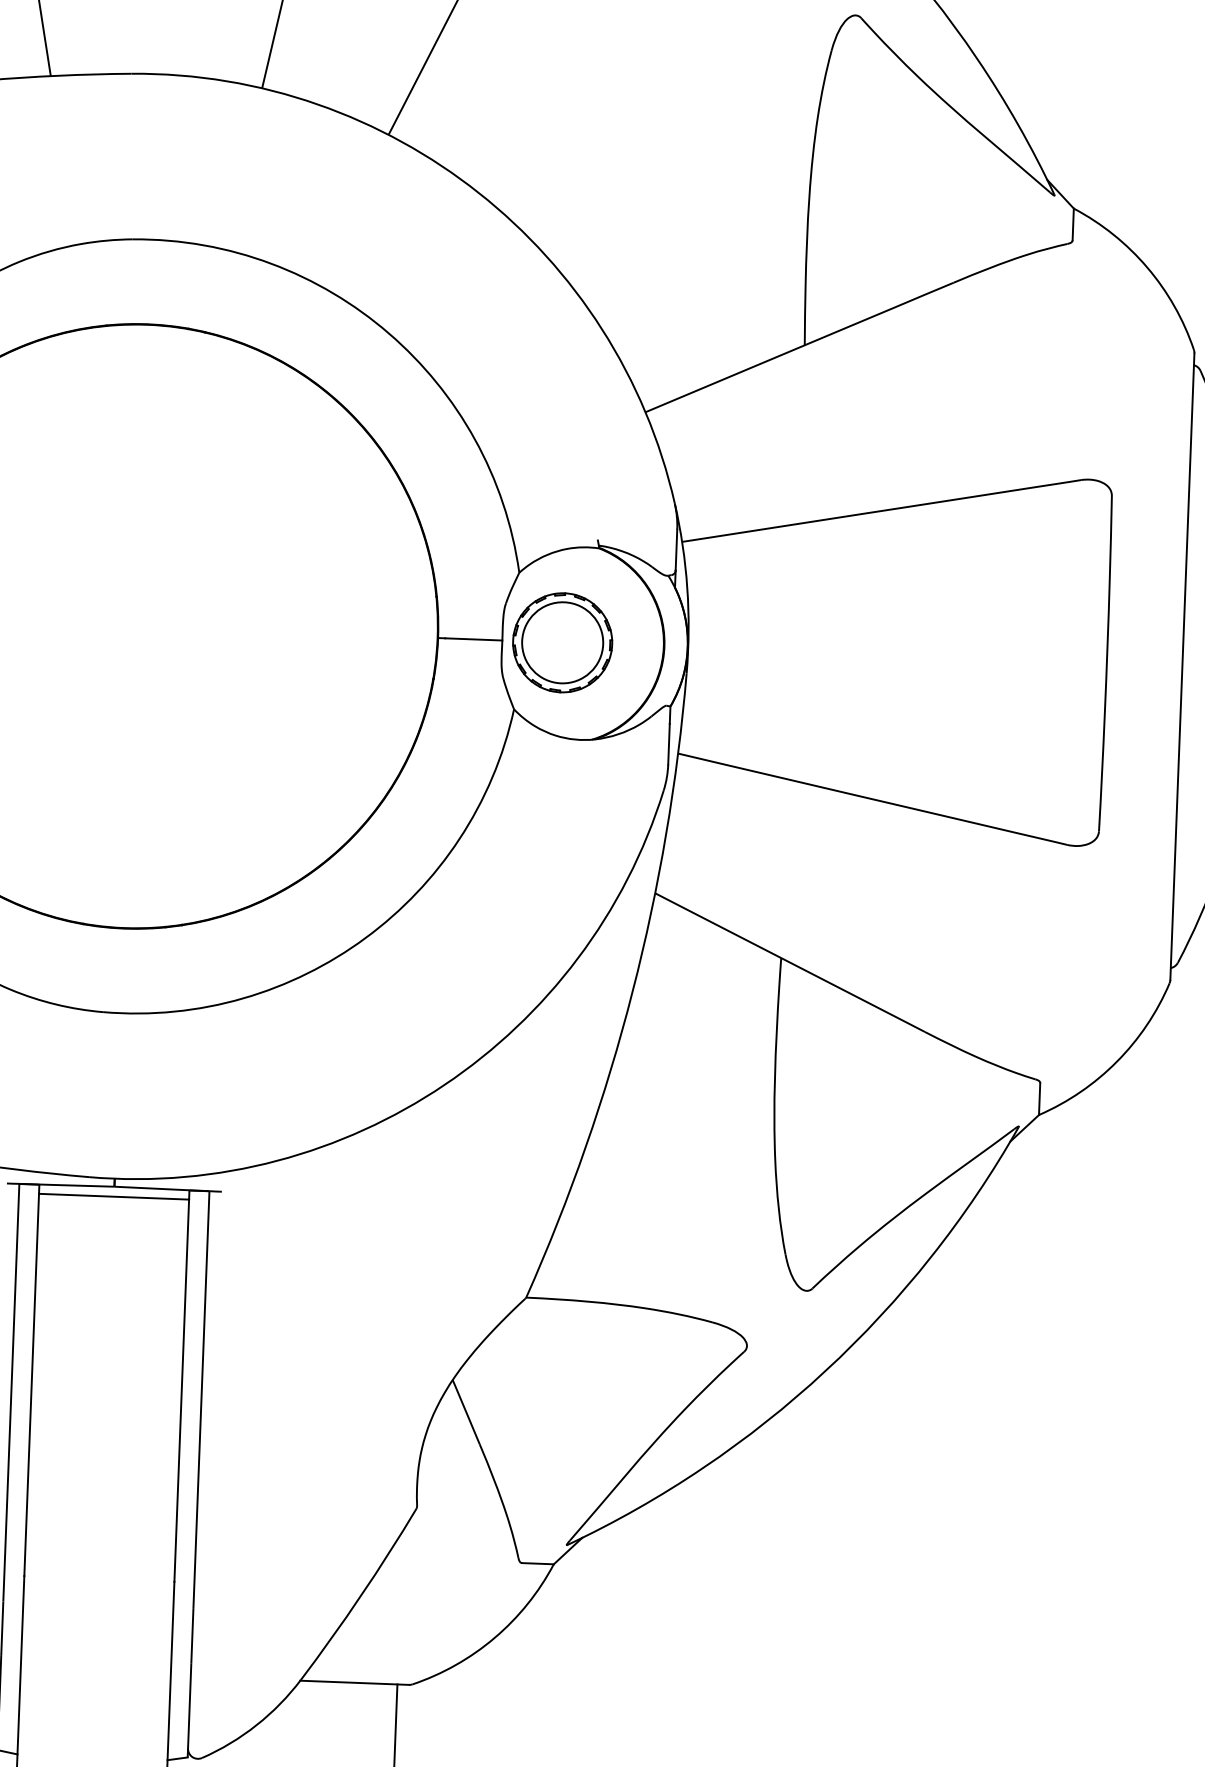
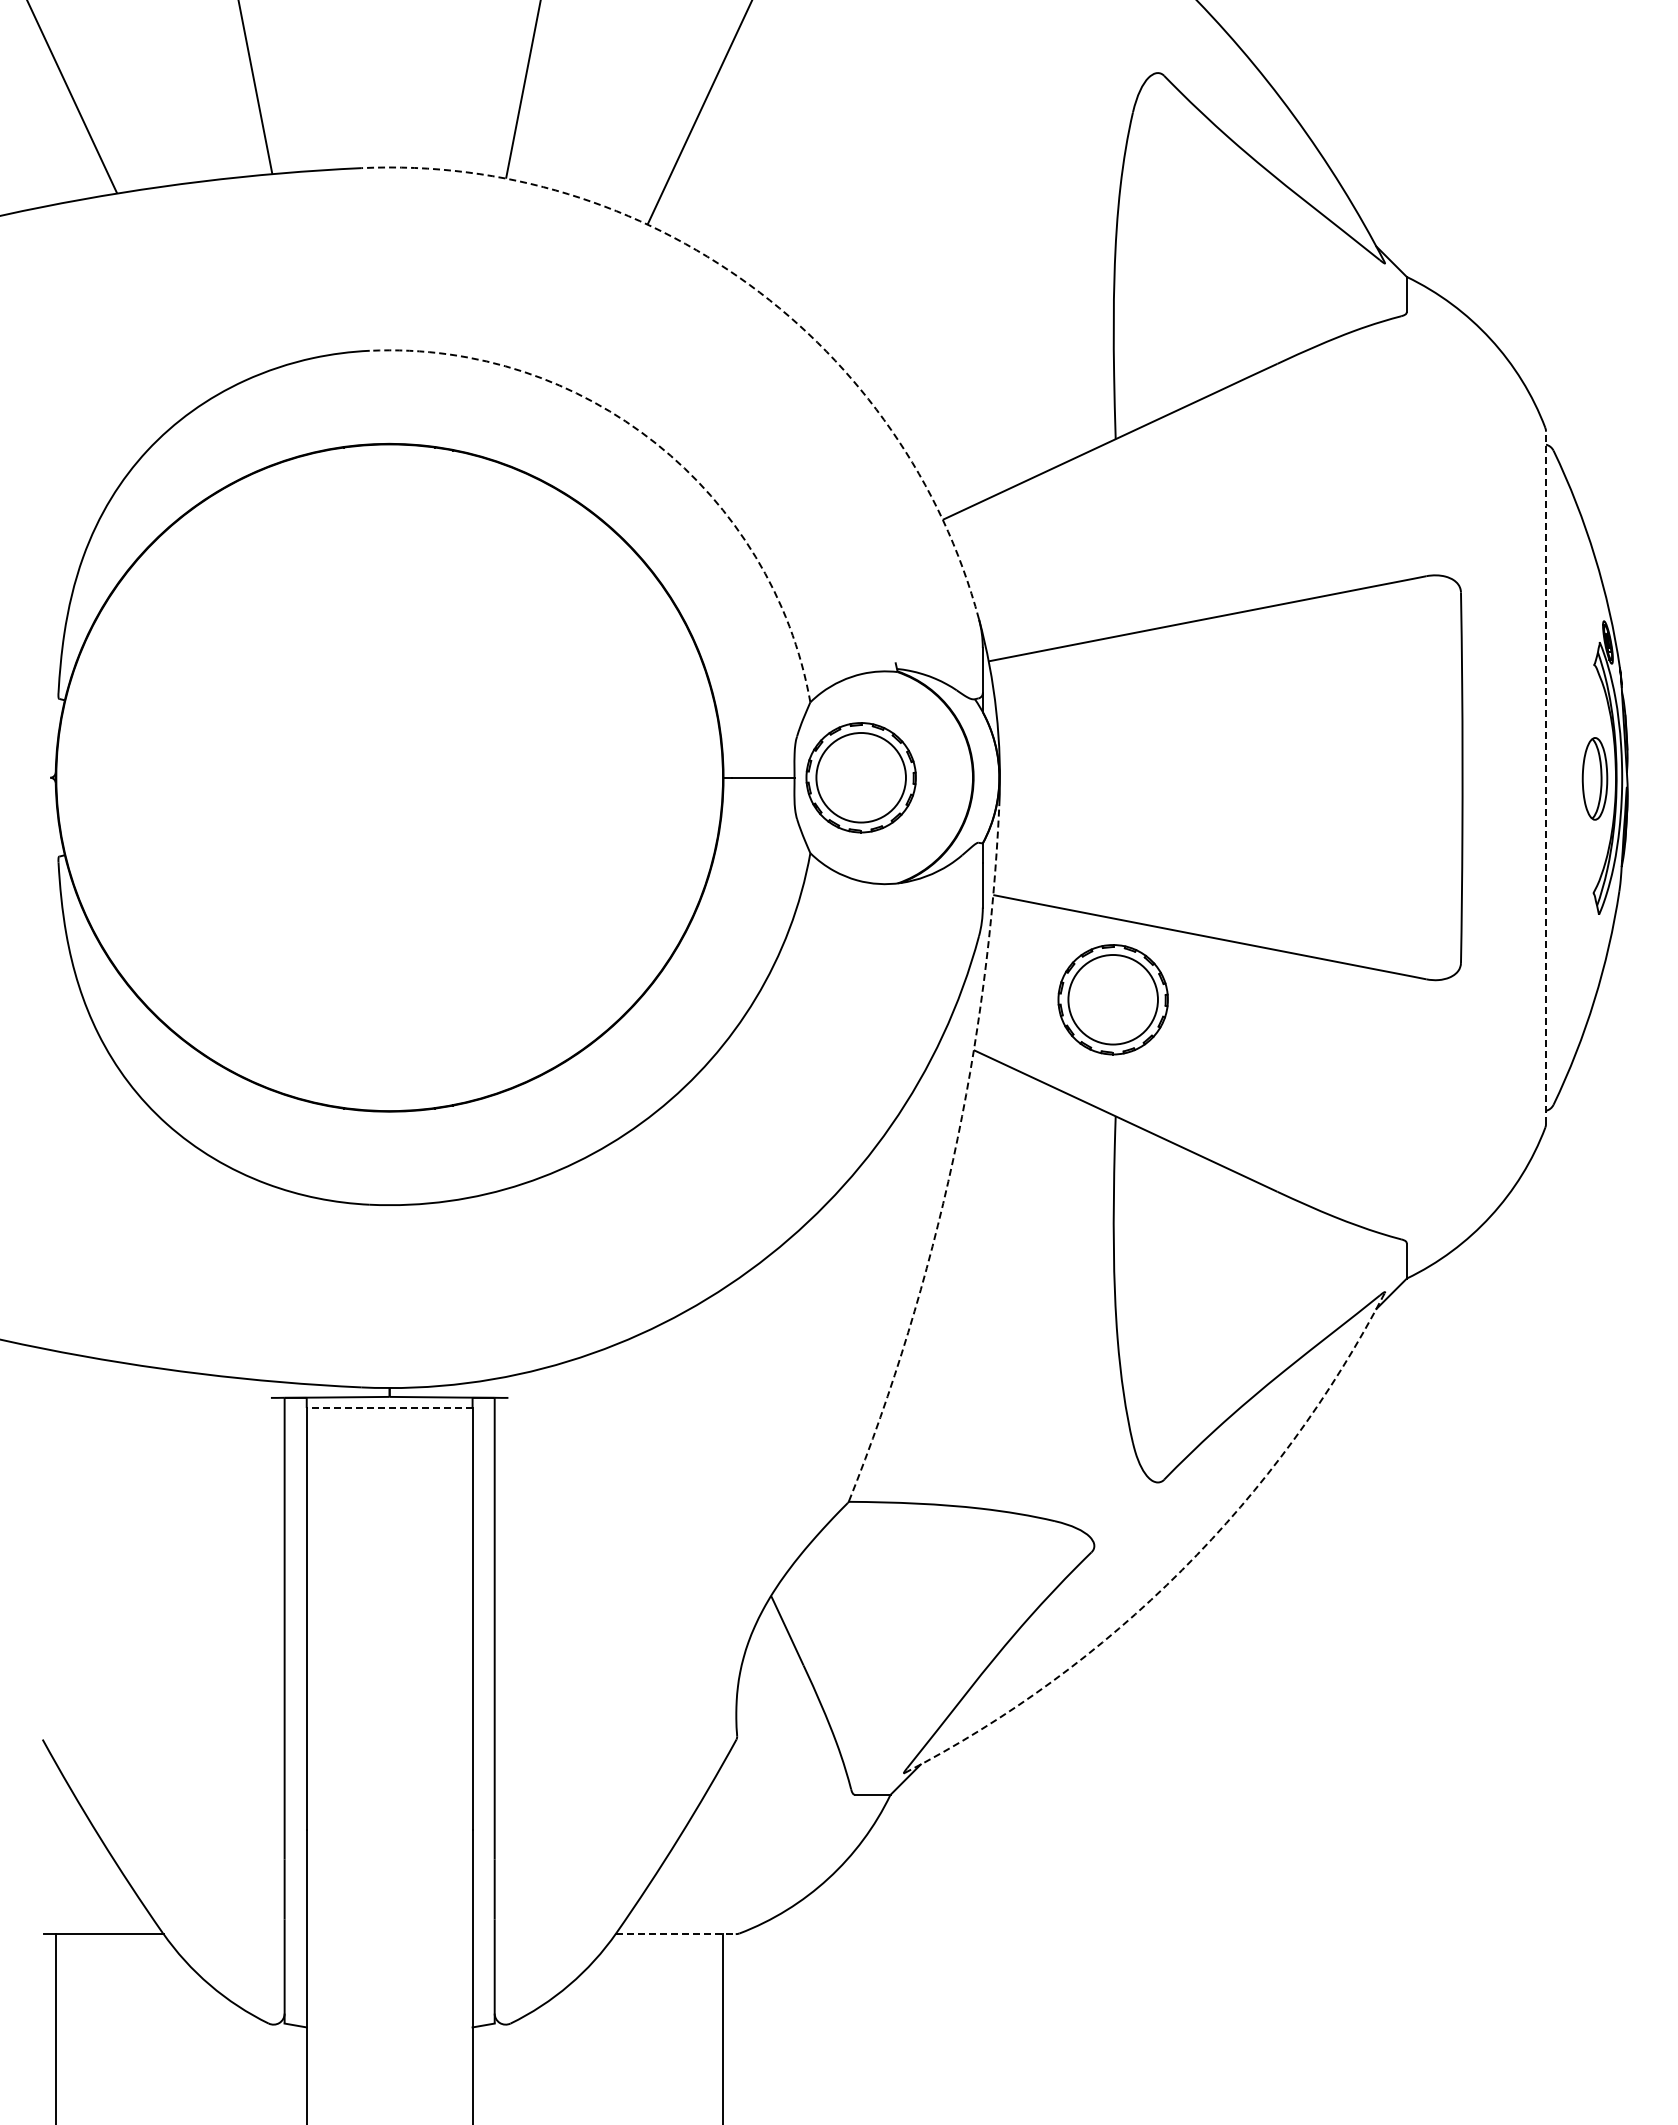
arc: (478, 192) -> (749, 284), solid -> dashed
arc: (389, 333) -> (656, 443), solid -> dashed
line: (1182, 666) -> (1546, 777), solid -> dashed
part: (782, 852) -> (1112, 999), added
arc: (632, 991) -> (953, 1159), solid -> dashed
line: (113, 1196) -> (389, 1407), solid -> dashed
arc: (825, 1371) -> (1182, 1570), solid -> dashed
line: (355, 1683) -> (676, 1934), solid -> dashed

